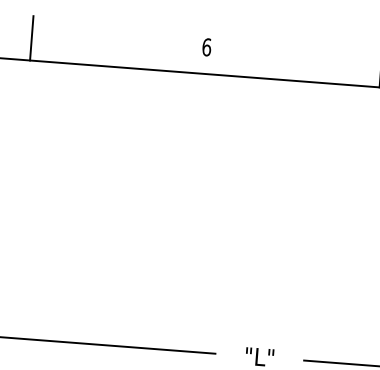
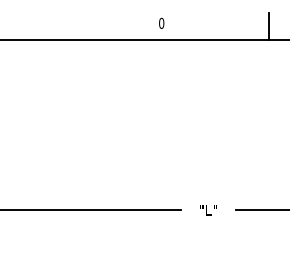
line: (32, 37) -> (54, 25), removed
text: (206, 45) -> (161, 22), 6 -> 0

